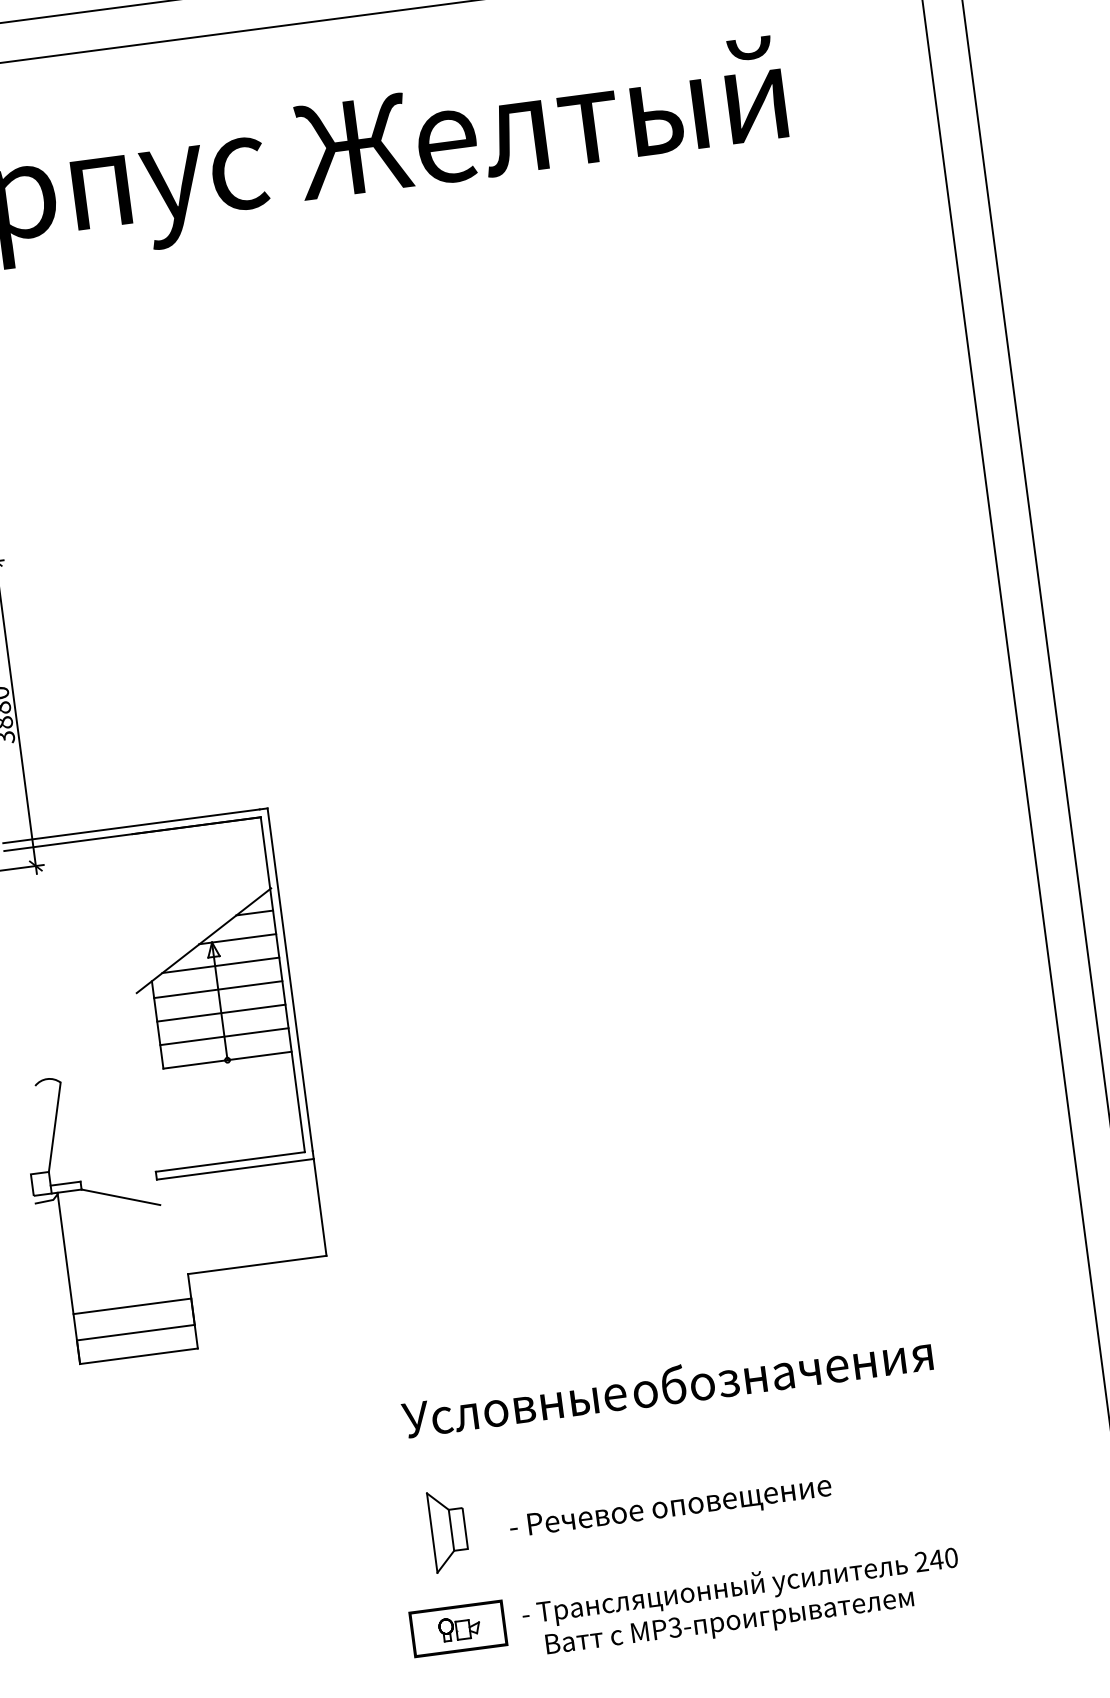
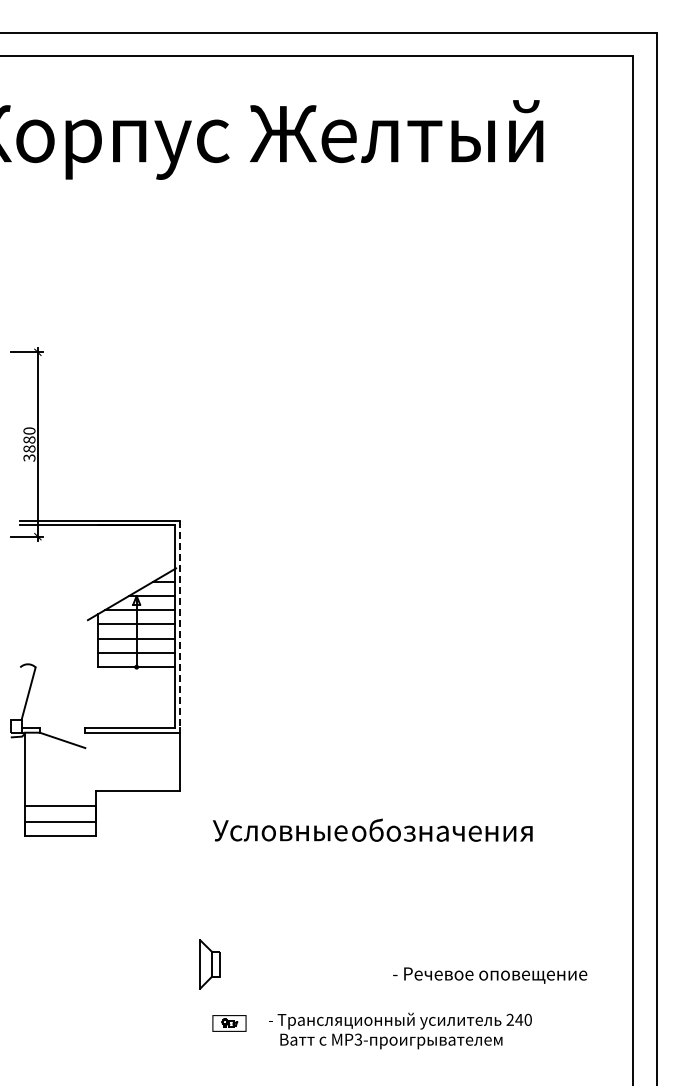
line: (290, 980) -> (180, 624), solid -> dashed
text: (666, 1384) -> (372, 829), moved
text: (671, 1508) -> (490, 975), moved
part: (447, 1531) -> (209, 964), moved
part: (458, 1628) -> (229, 1023), size x0.6

